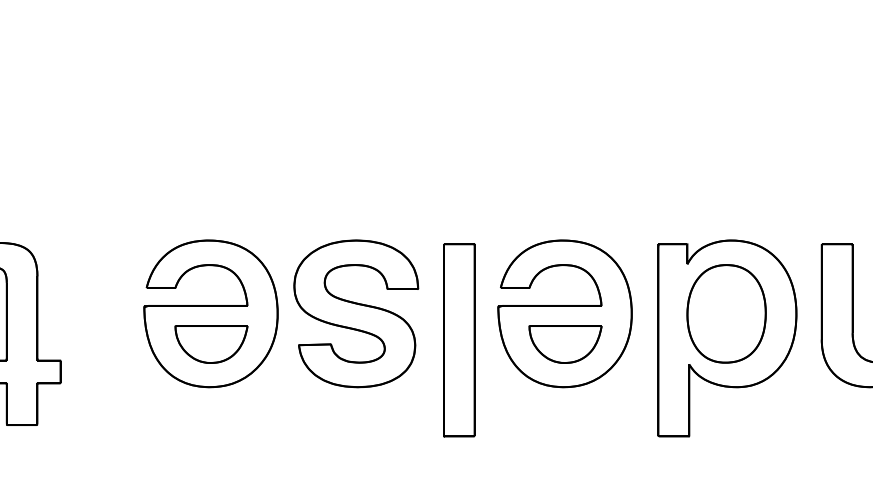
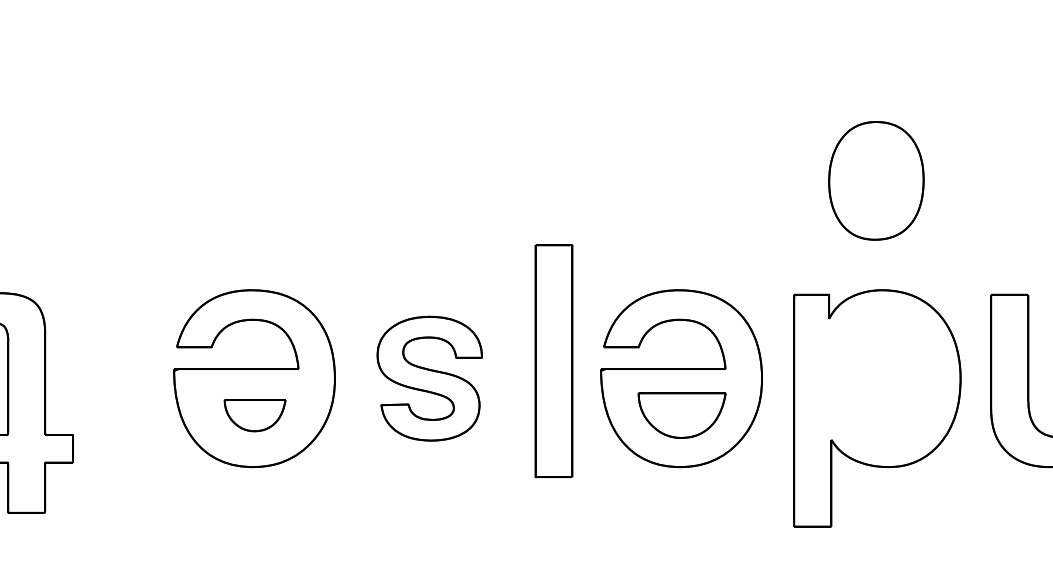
part: (356, 313) -> (430, 378), size x0.7
part: (726, 313) -> (876, 180), moved
part: (459, 340) -> (554, 361), moved
part: (211, 344) -> (255, 415), size x0.7

